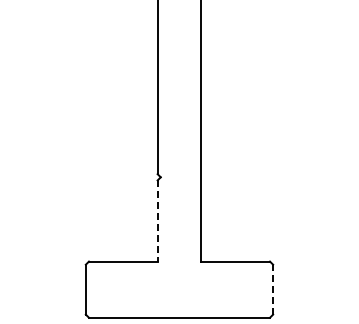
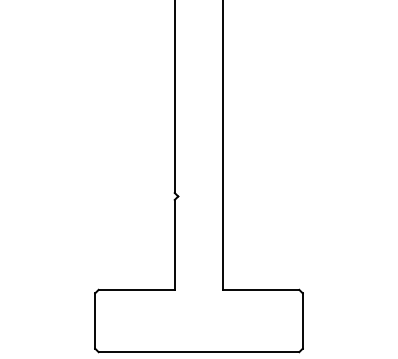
line: (157, 221) -> (174, 245), dashed -> solid
line: (273, 289) -> (303, 320), dashed -> solid

